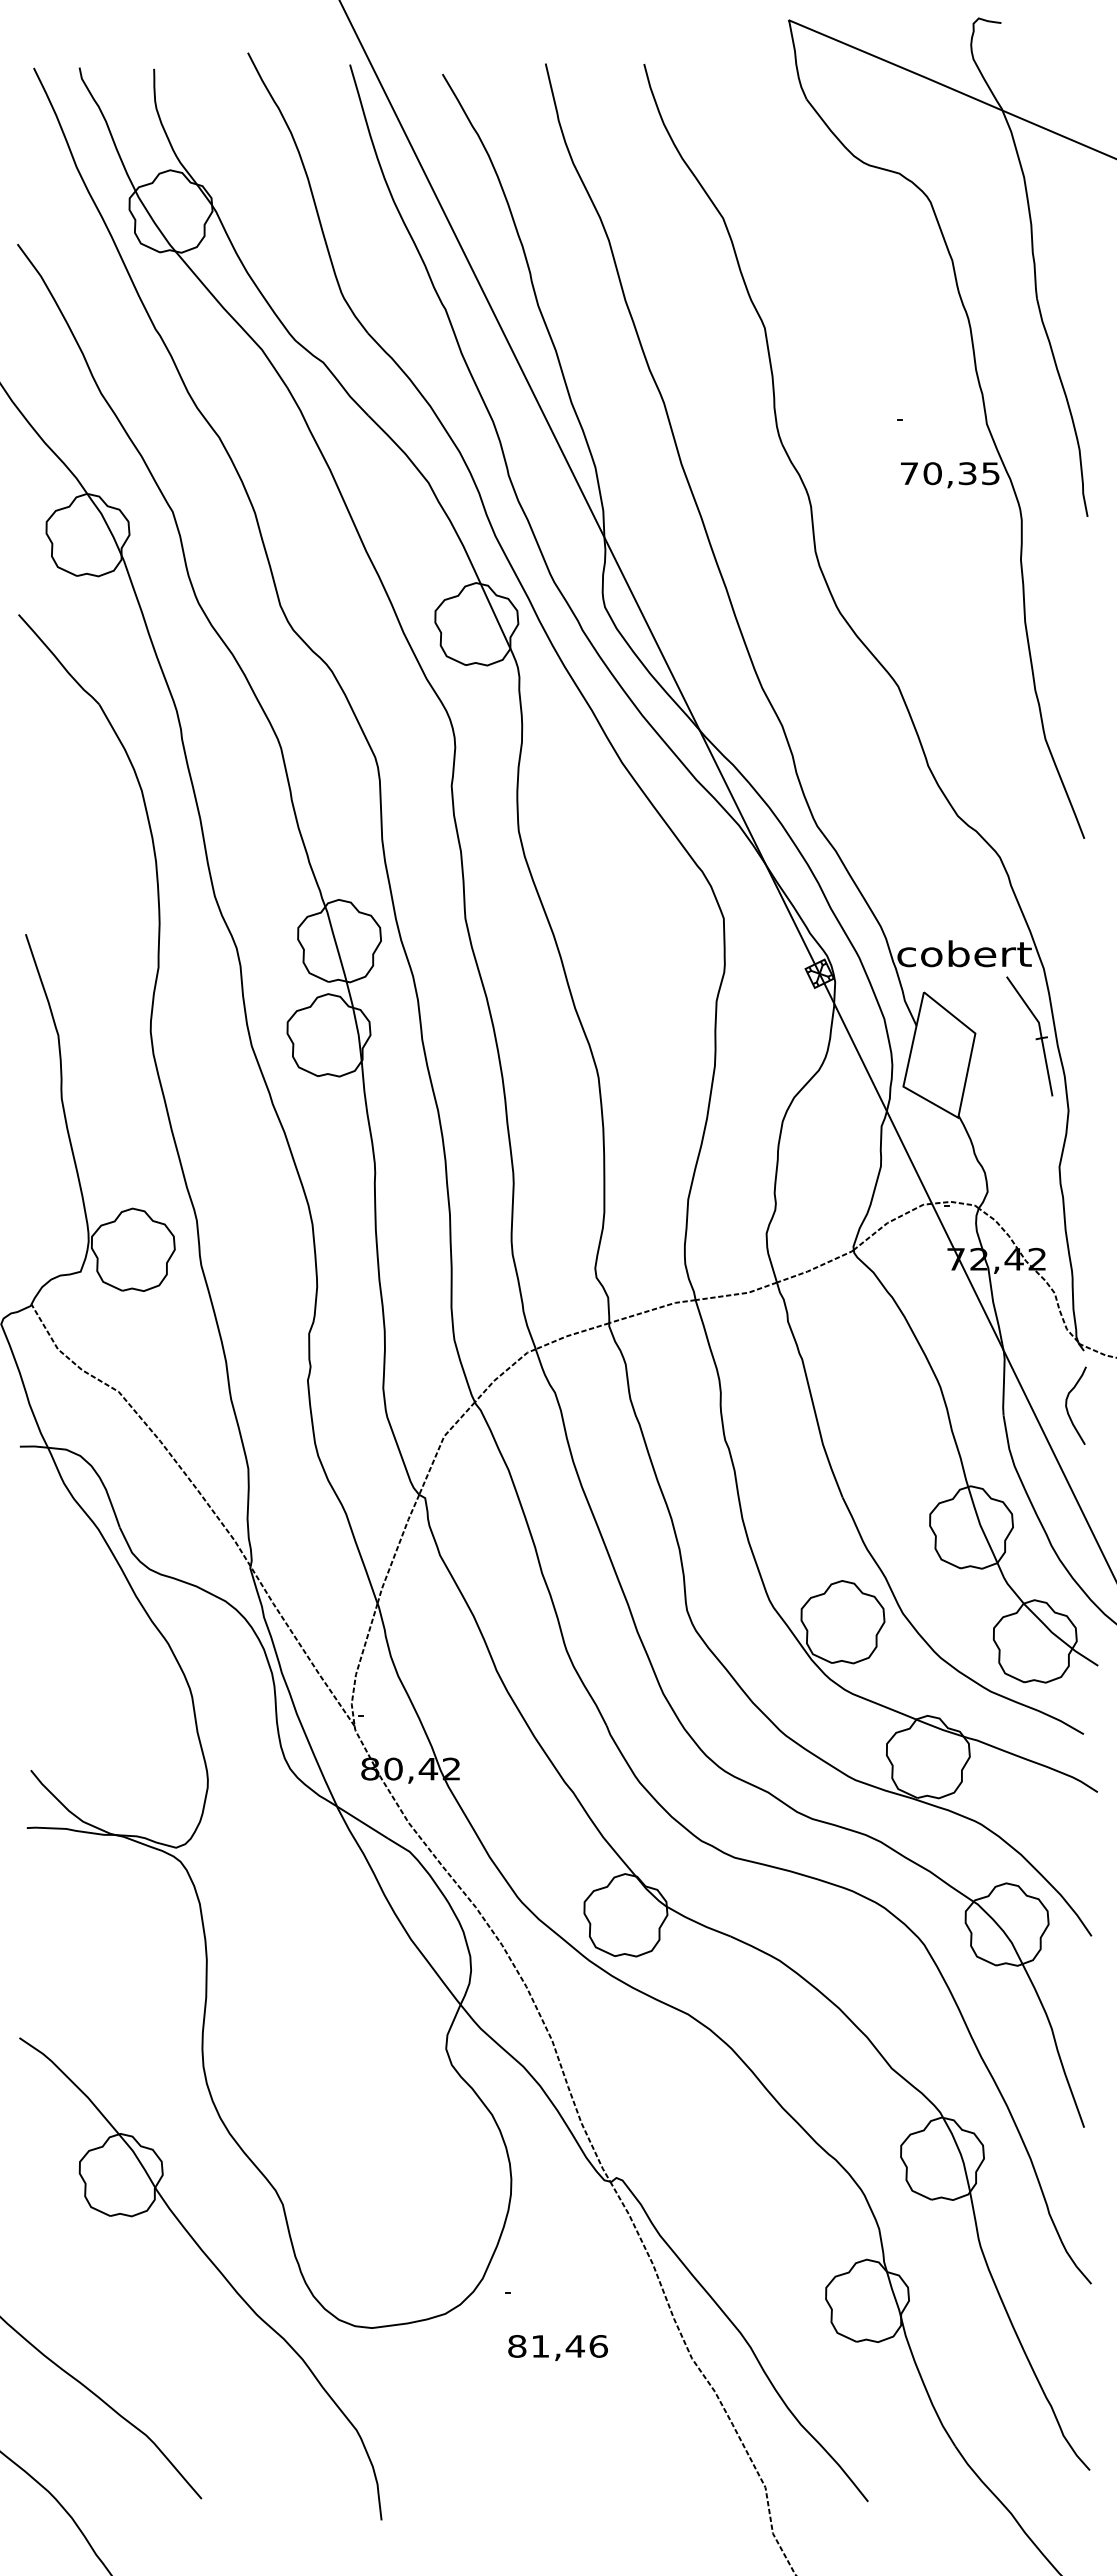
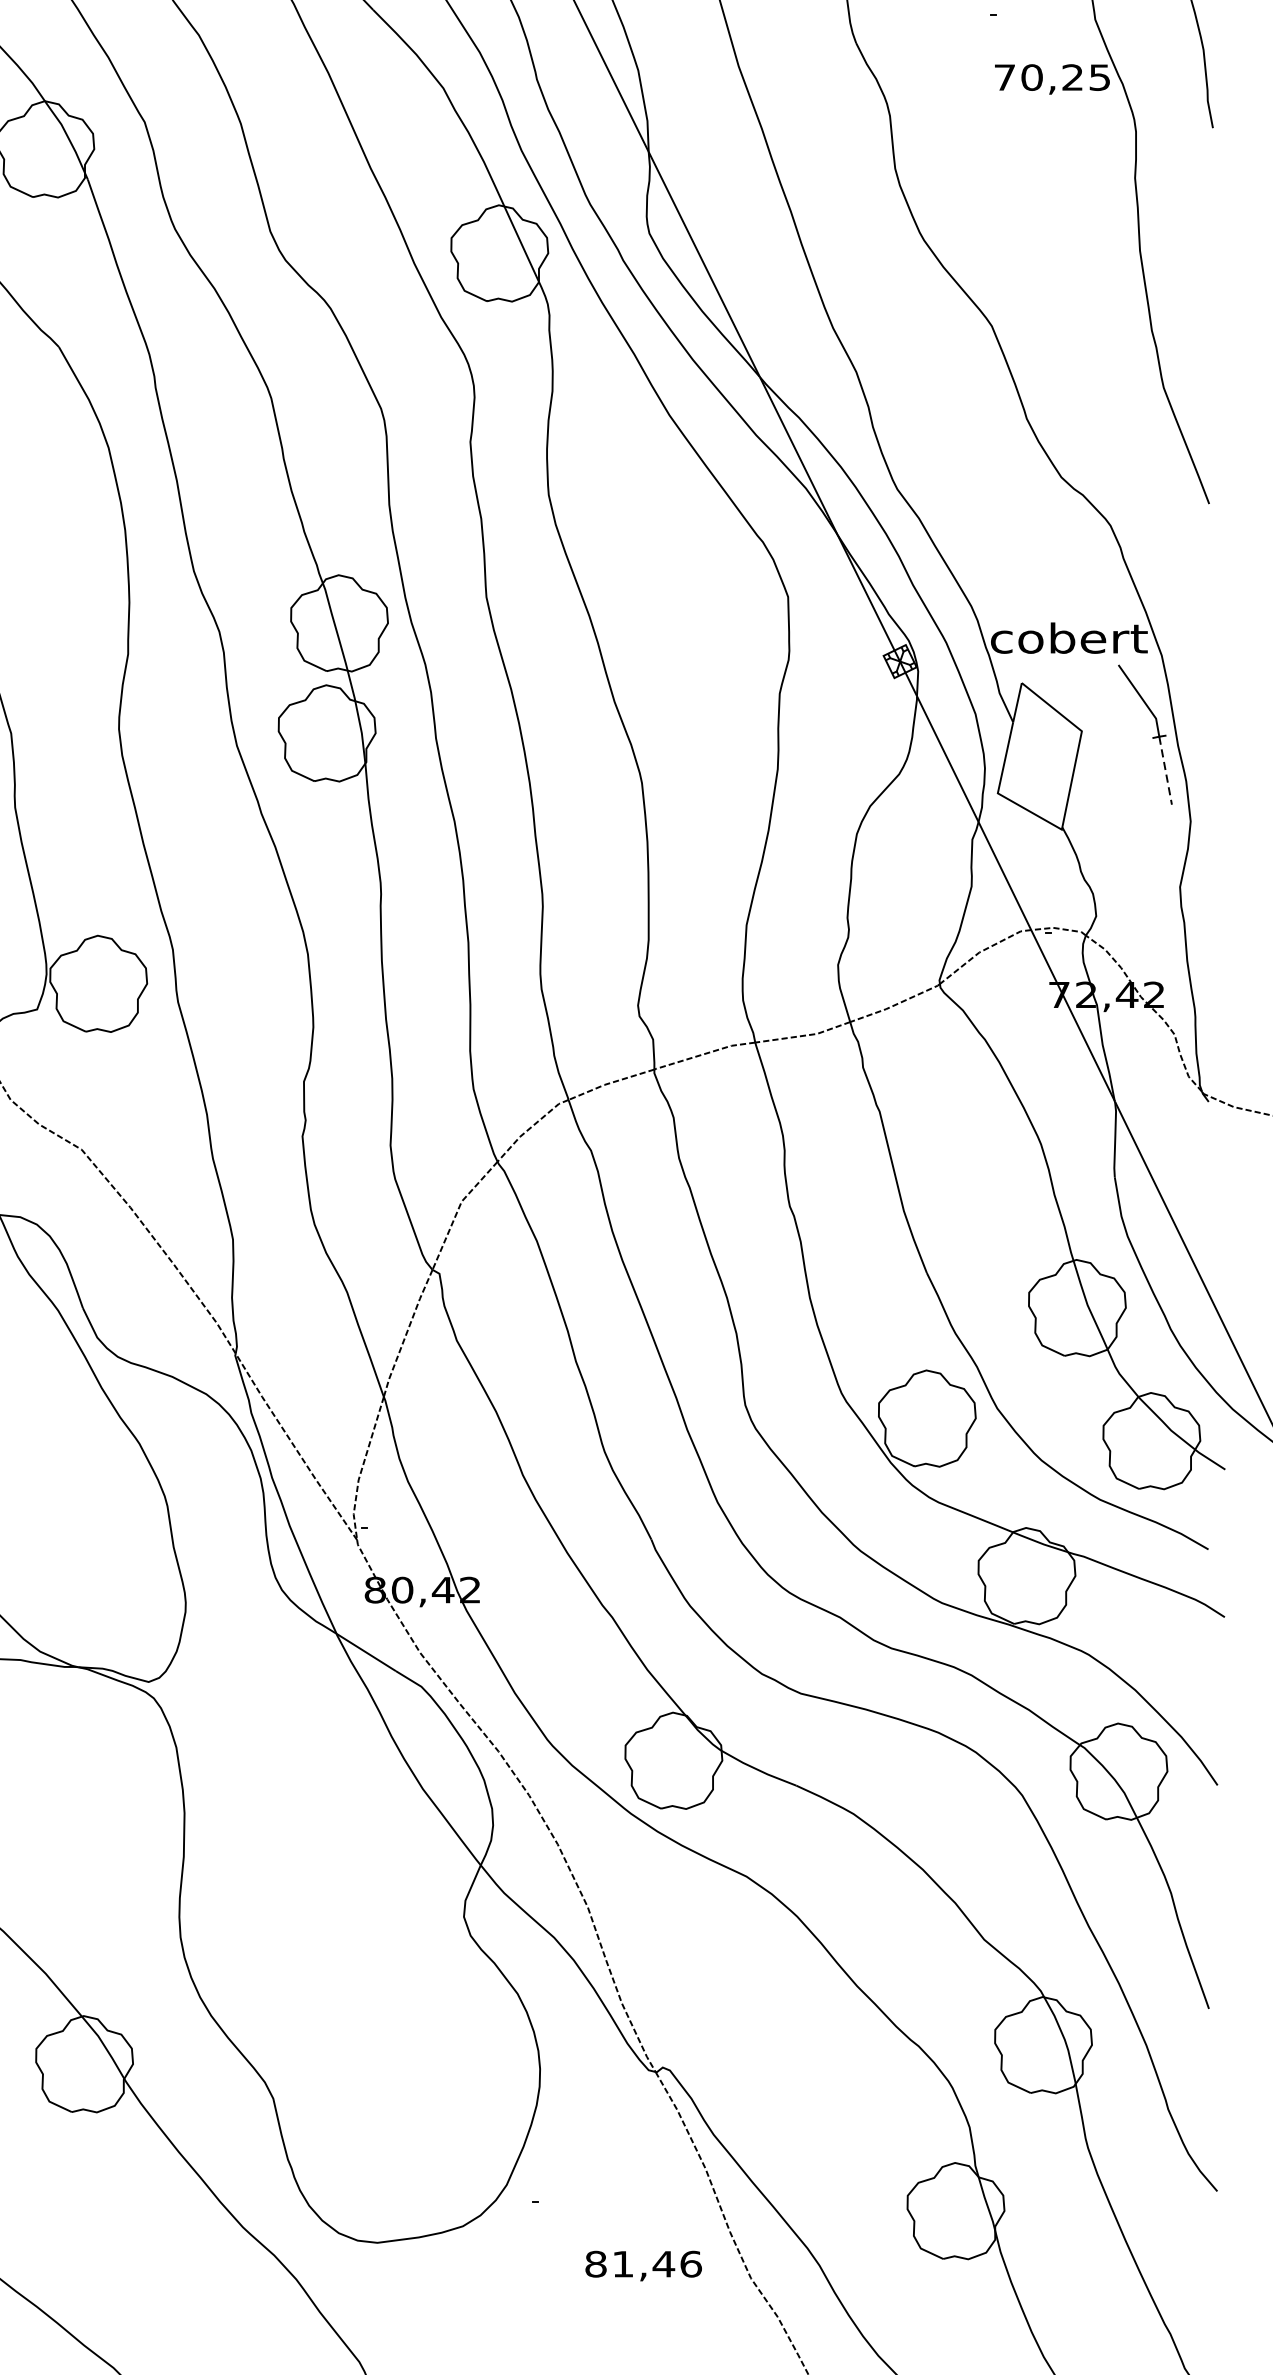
text: (967, 473) -> (1072, 77), 70,35 -> 70,25
line: (1047, 1067) -> (1166, 770), solid -> dashed
curve: (1067, 1404) -> (1189, 1164), removed
text: (557, 2347) -> (643, 2265), moved

